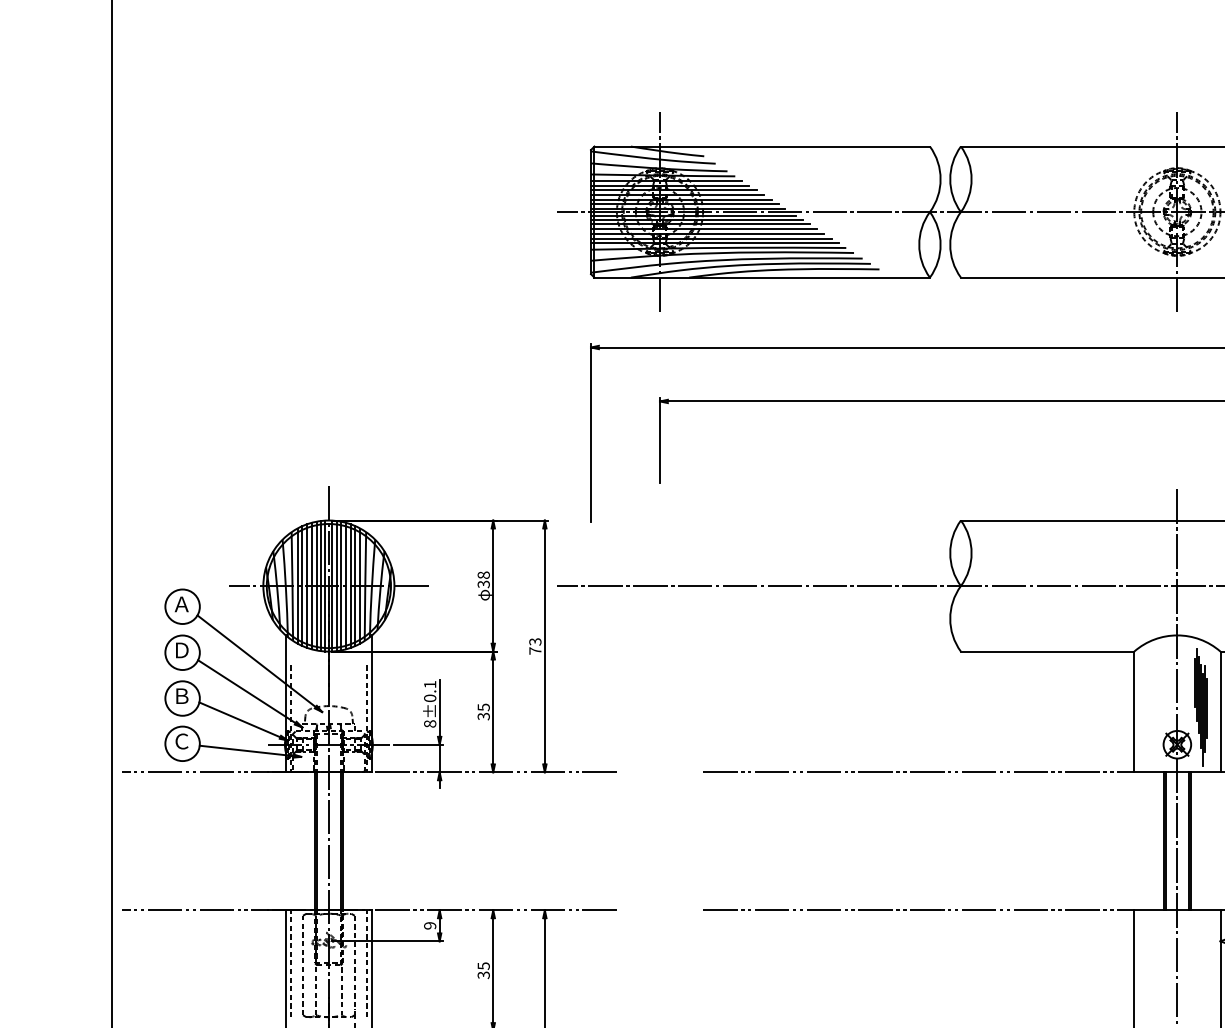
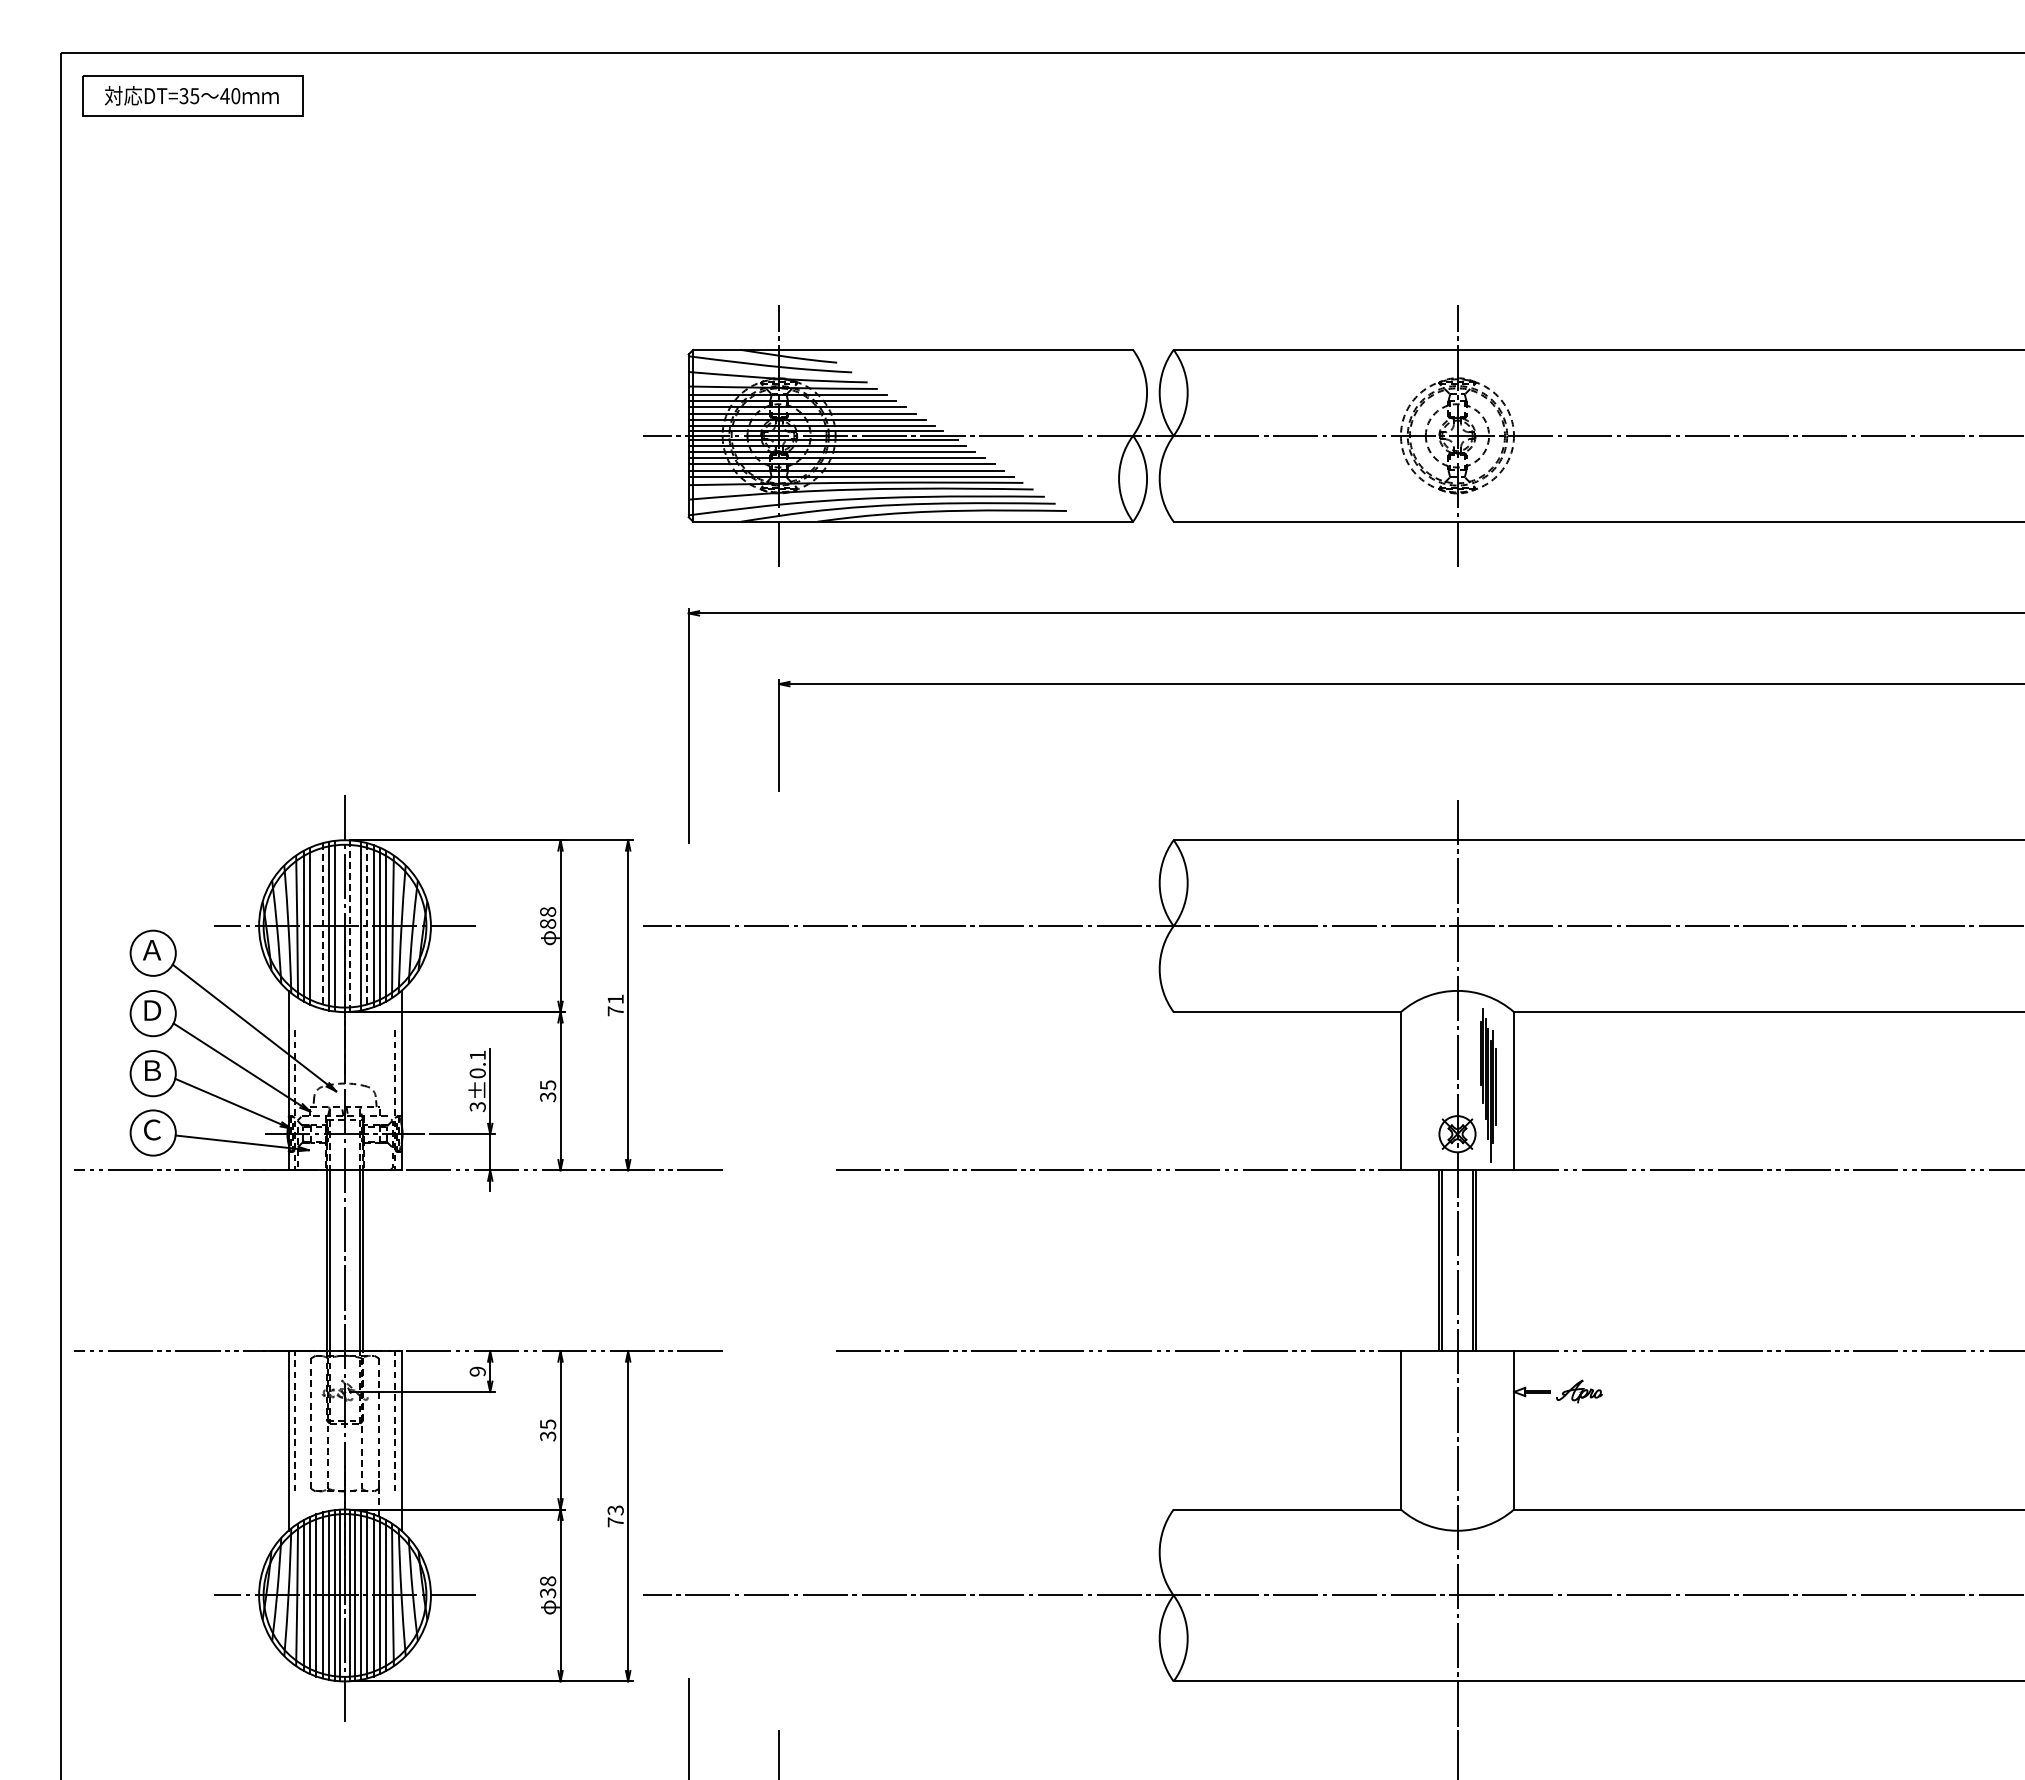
text: (484, 584) -> (548, 923), 38 -> 88
line: (325, 585) -> (340, 925), removed
line: (336, 585) -> (355, 925), removed
line: (307, 586) -> (316, 926), removed
line: (311, 586) -> (322, 926), solid -> dashed
line: (332, 586) -> (349, 926), solid -> dashed
line: (346, 586) -> (367, 926), solid -> dashed
text: (535, 641) -> (615, 999), 73 -> 71
text: (429, 724) -> (477, 1107), 8±0.1 -> 3±0.1

